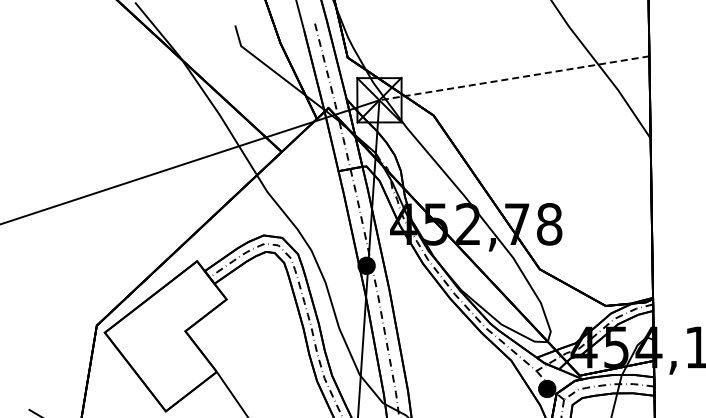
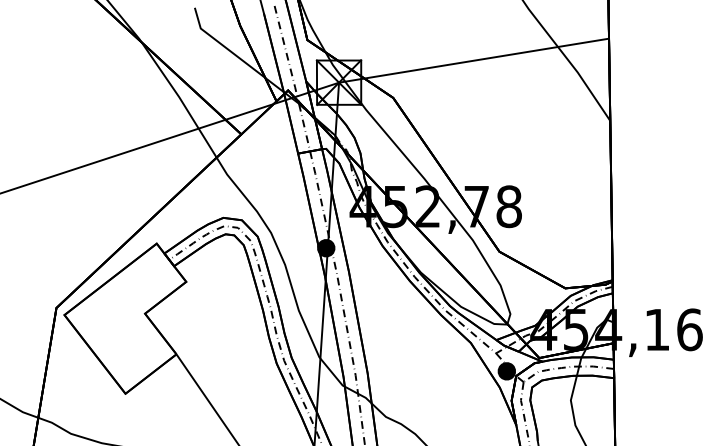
line: (514, 78) -> (474, 60), dashed -> solid

